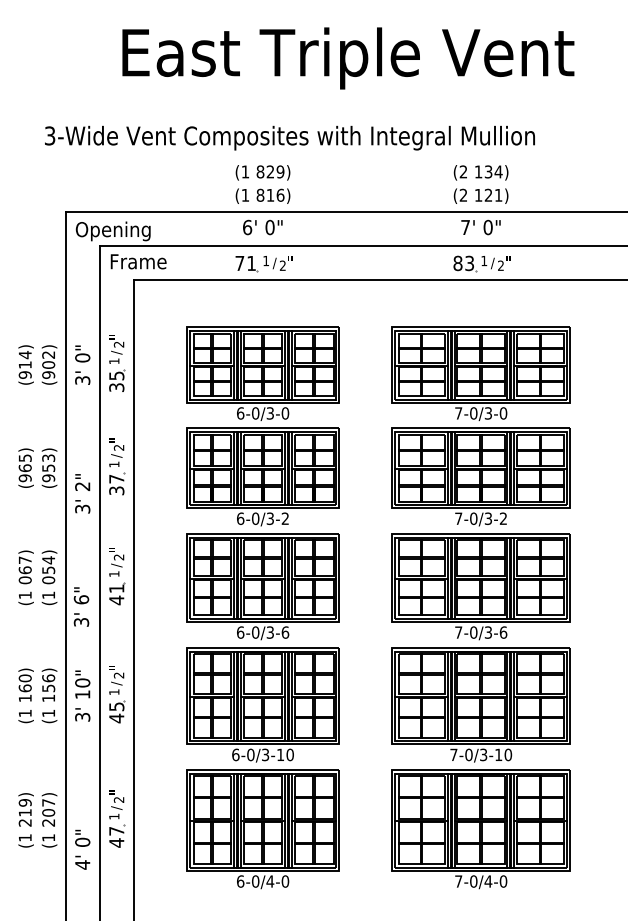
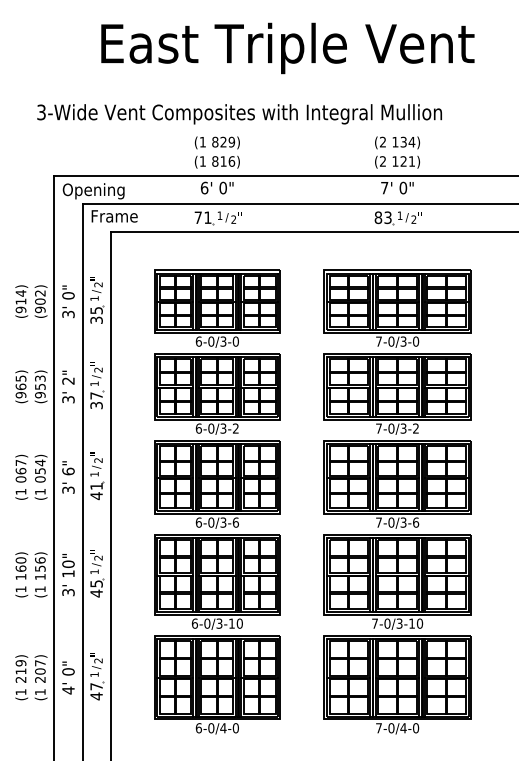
text: (82, 493) -> (68, 386), moved
text: (81, 607) -> (68, 477), moved
text: (82, 849) -> (68, 677), moved

